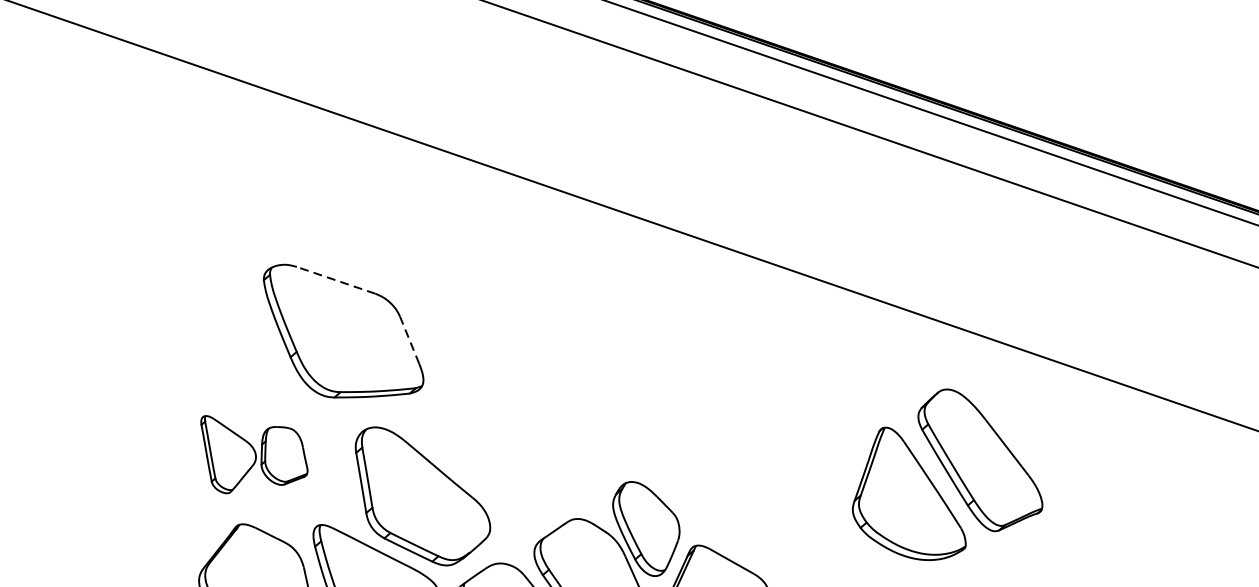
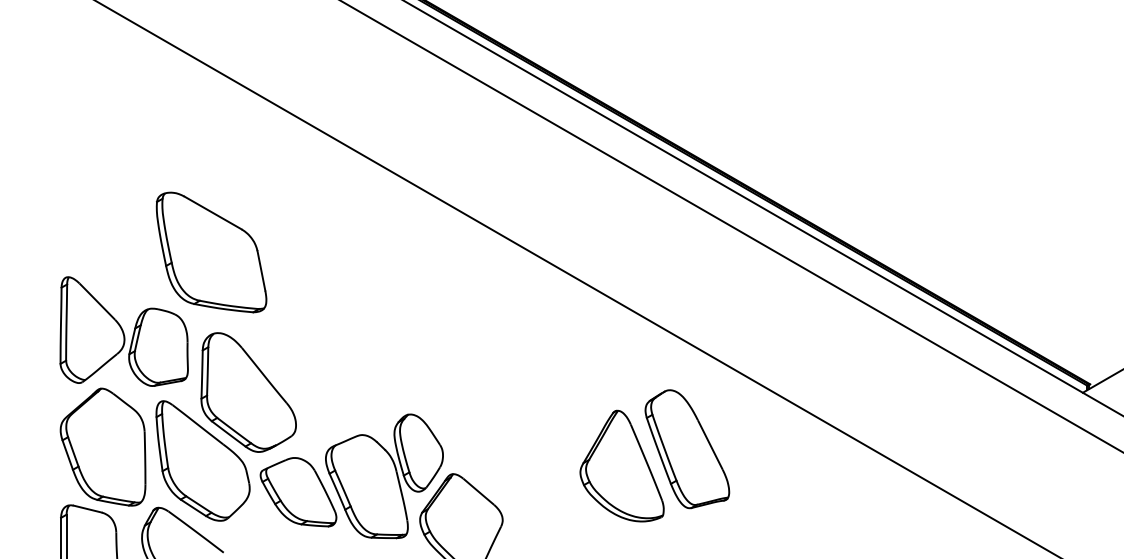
line: (336, 280) -> (213, 213), dashed -> solid
line: (409, 339) -> (261, 270), dashed -> solid
part: (253, 448) -> (123, 331), size x1.67

